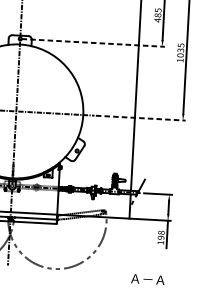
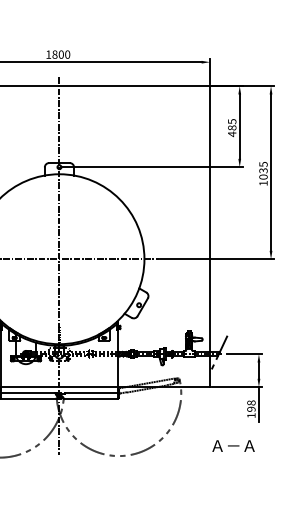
line: (93, 43) -> (152, 167), dashed -> solid
line: (140, 118) -> (217, 259), dashed -> solid
text: (147, 279) -> (233, 445), moved

